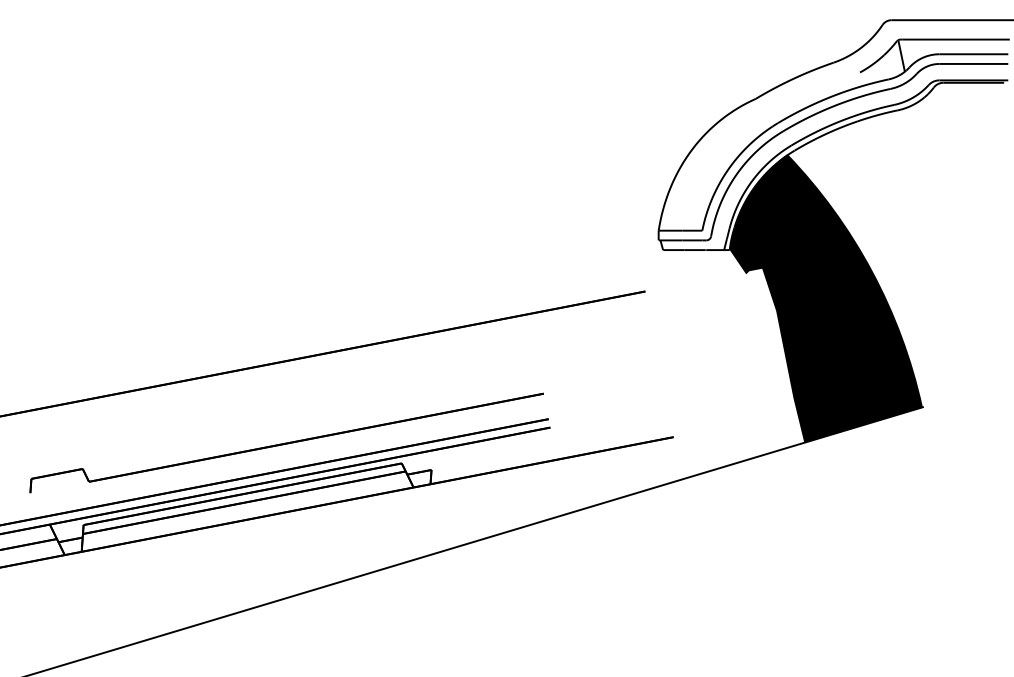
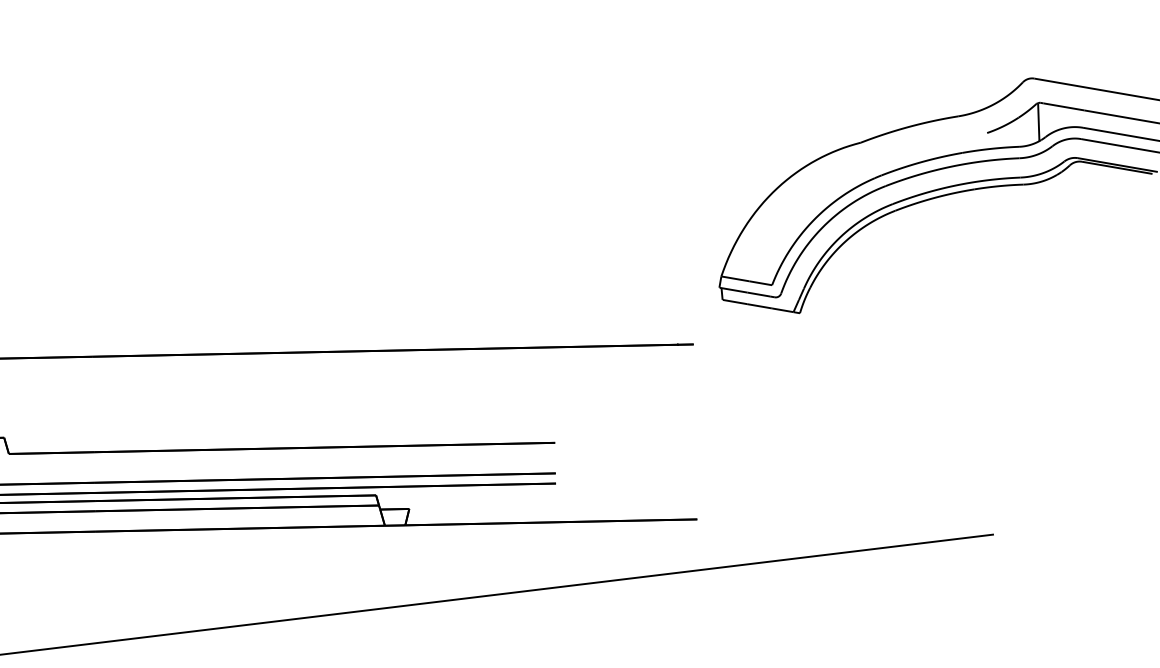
fill: (825, 298) -> (901, 388), removed

